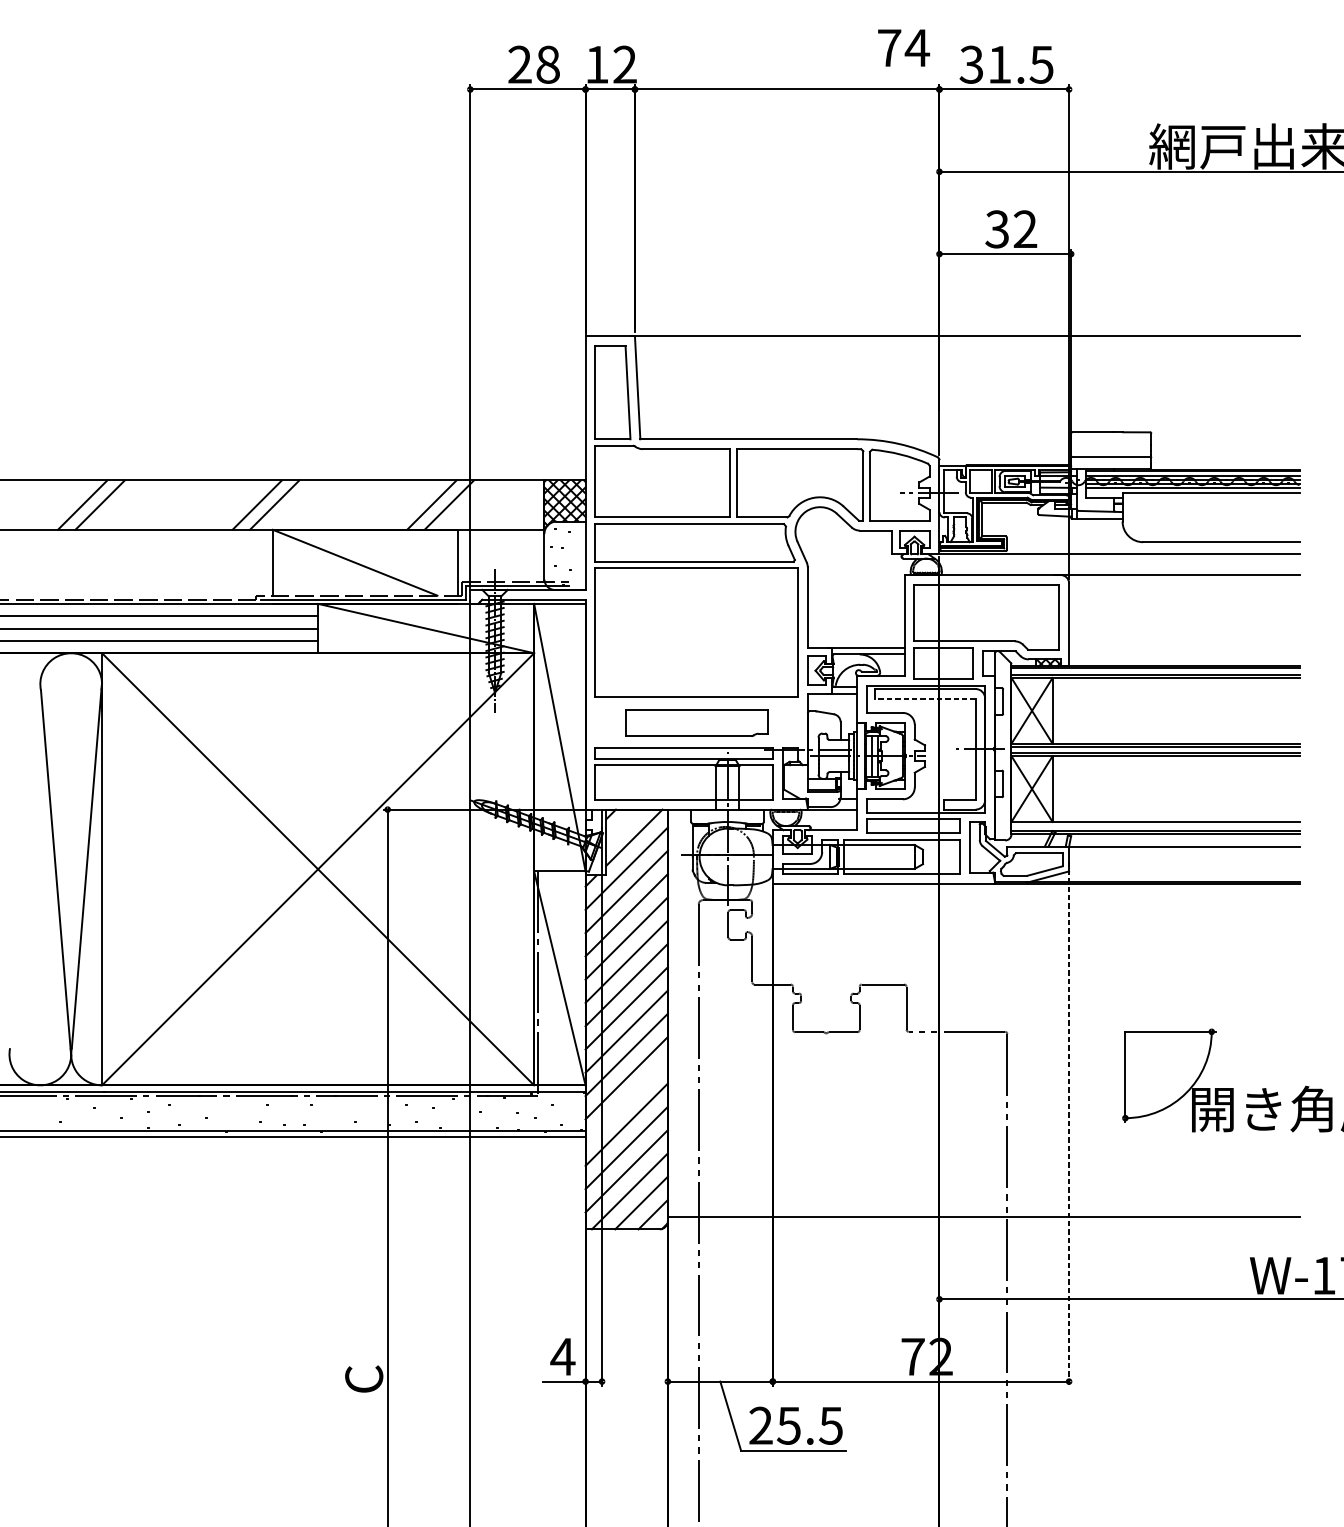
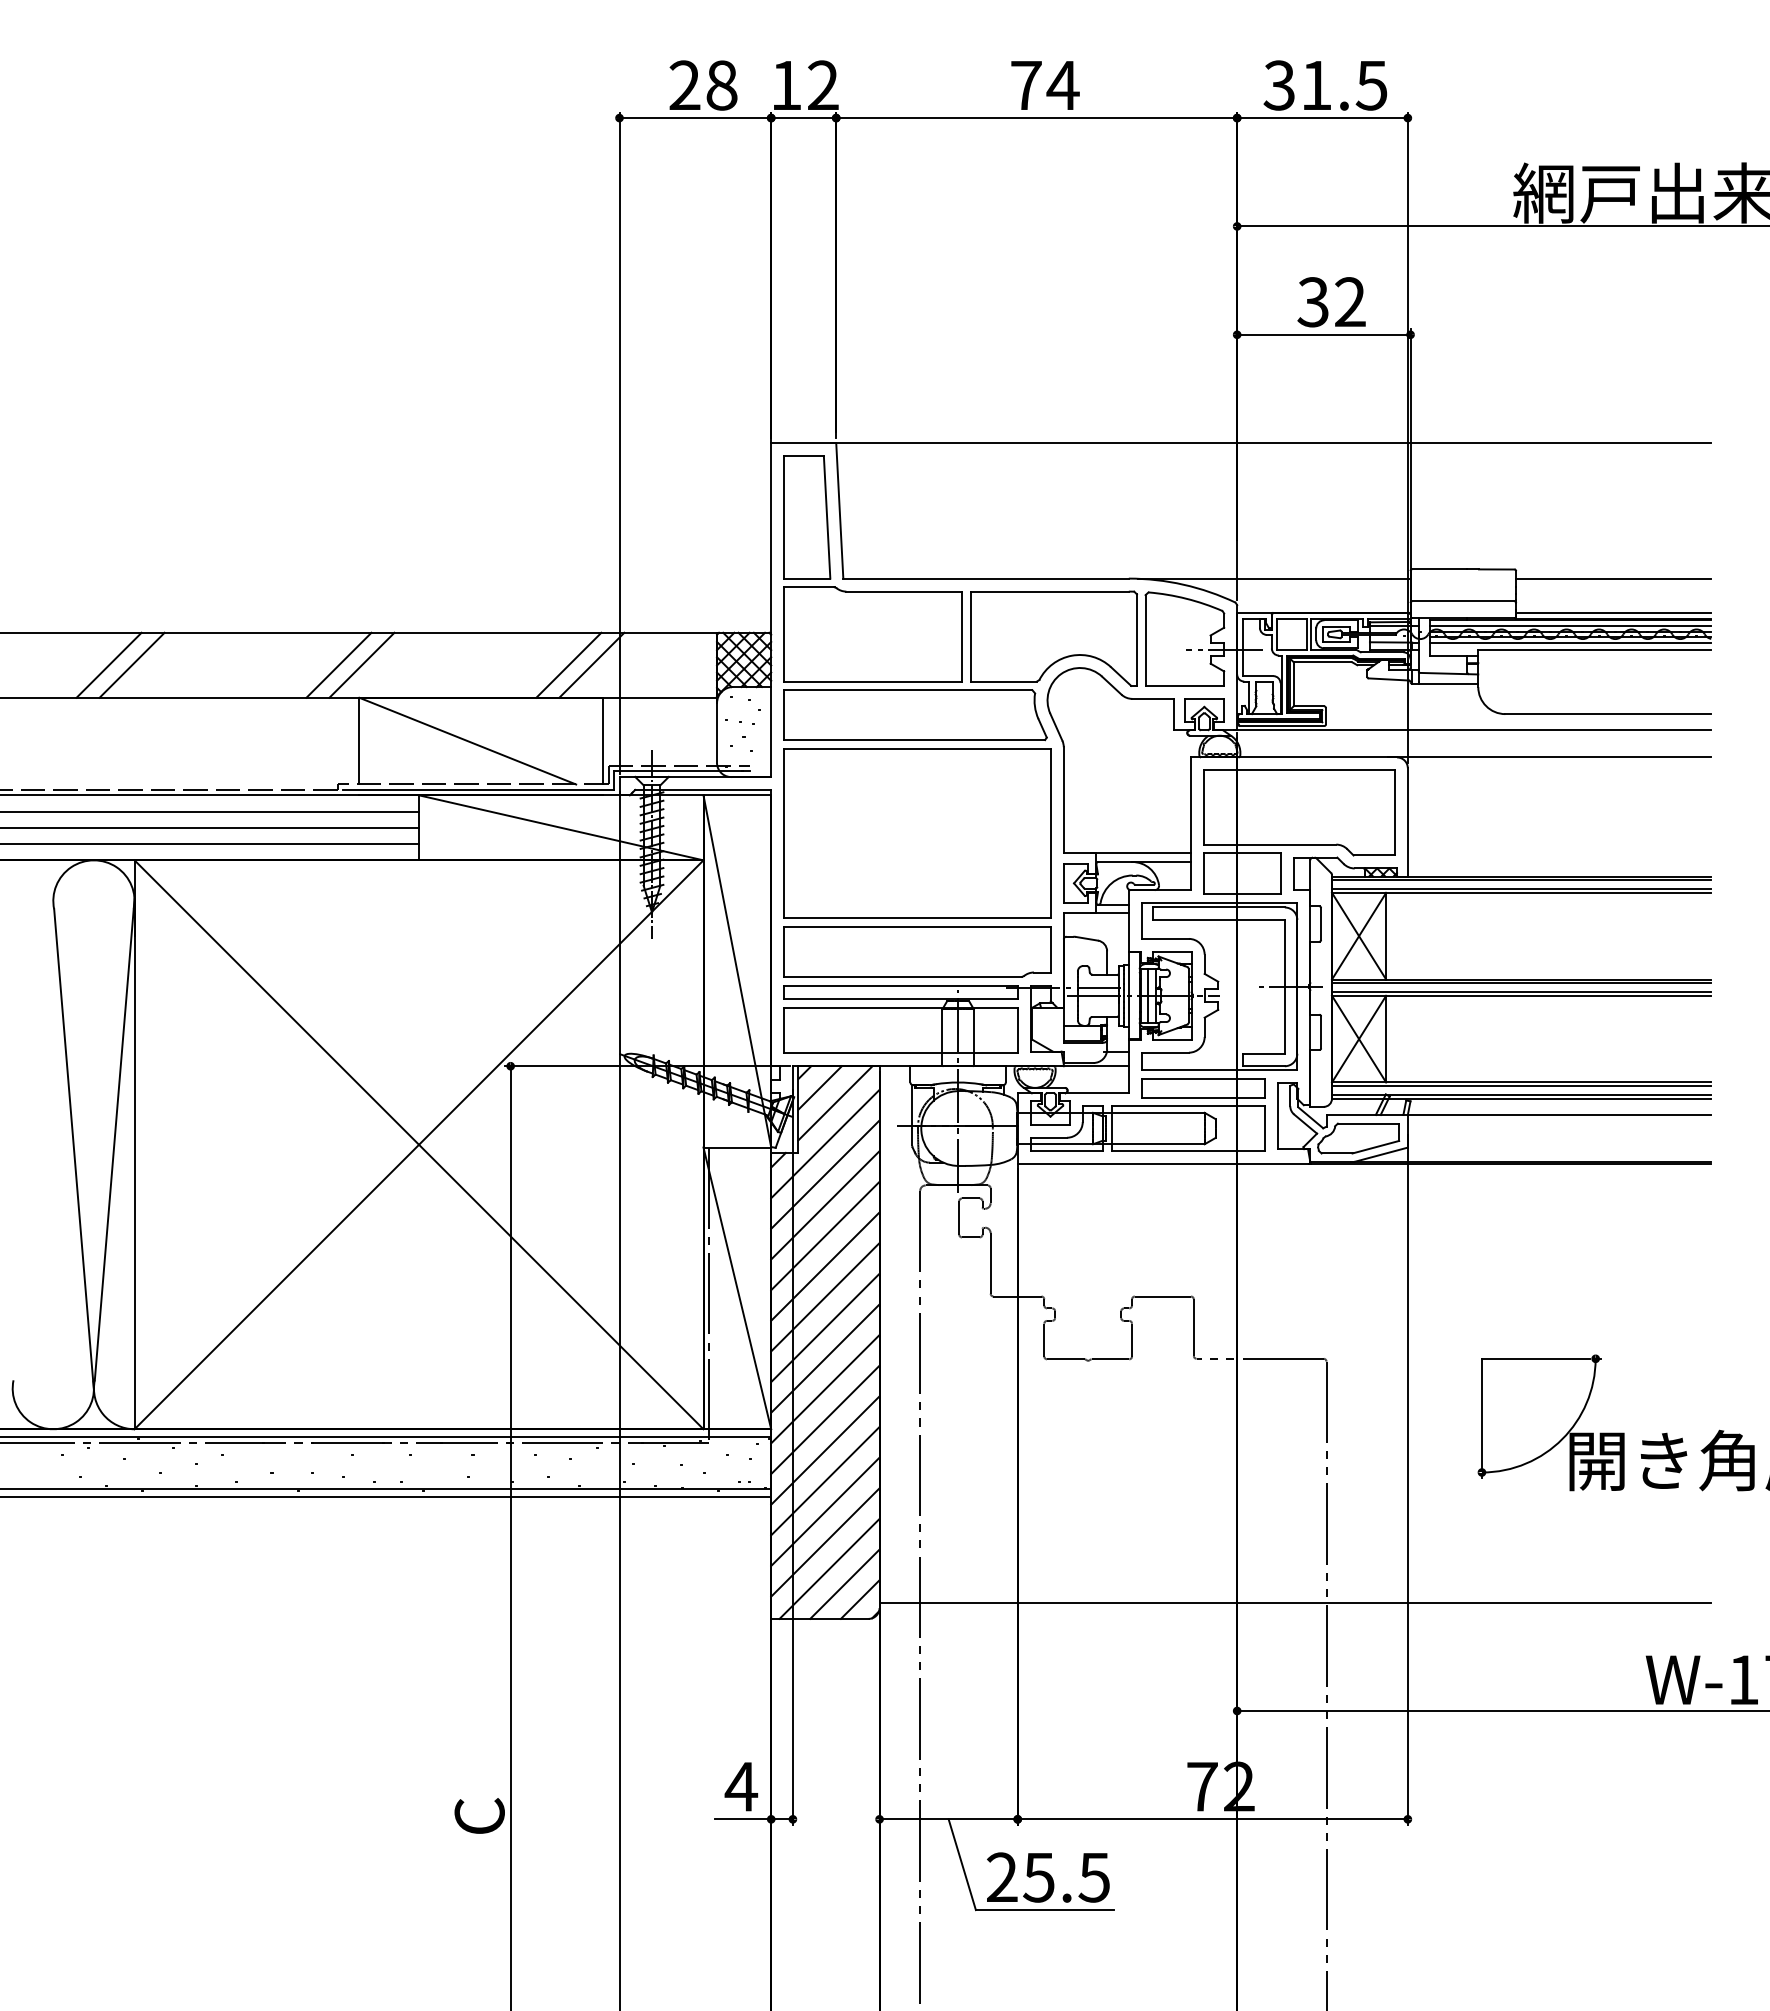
text: (904, 48) -> (1045, 85), moved
line: (967, 439) -> (1274, 578), added
line: (1225, 439) -> (1613, 578), added
line: (1225, 465) -> (1613, 613), added
line: (925, 698) -> (1218, 919), dashed -> solid
part: (696, 722) -> (917, 951), size x1.43
line: (622, 825) -> (819, 1087), added
line: (1155, 825) -> (1521, 1086), added
line: (626, 1101) -> (825, 1450), added
line: (1068, 1124) -> (1407, 1480), dashed -> solid

